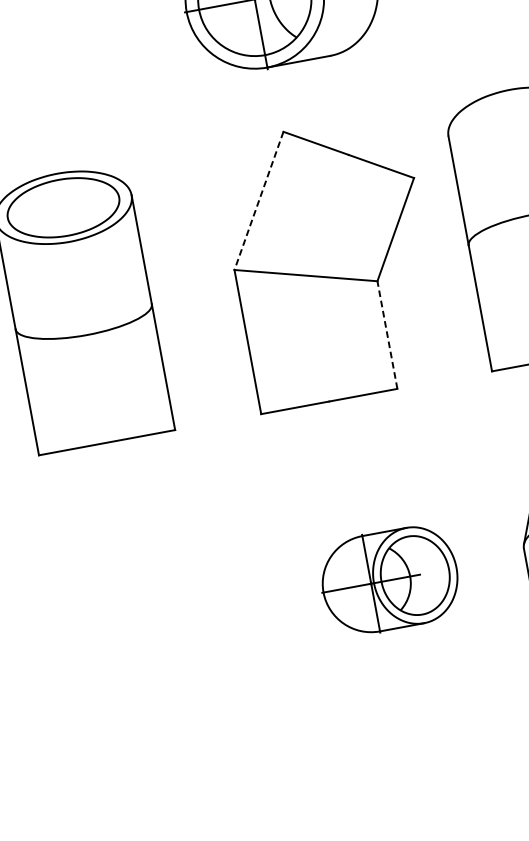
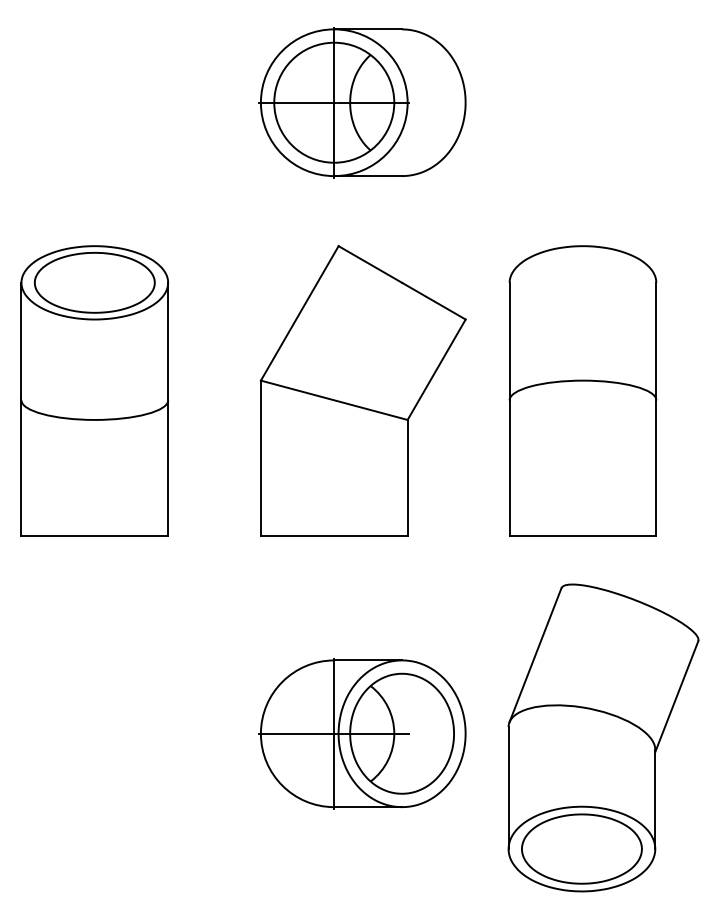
line: (258, 201) -> (299, 313), dashed -> solid
line: (387, 334) -> (407, 477), dashed -> solid
part: (389, 580) -> (362, 733), size x1.43

